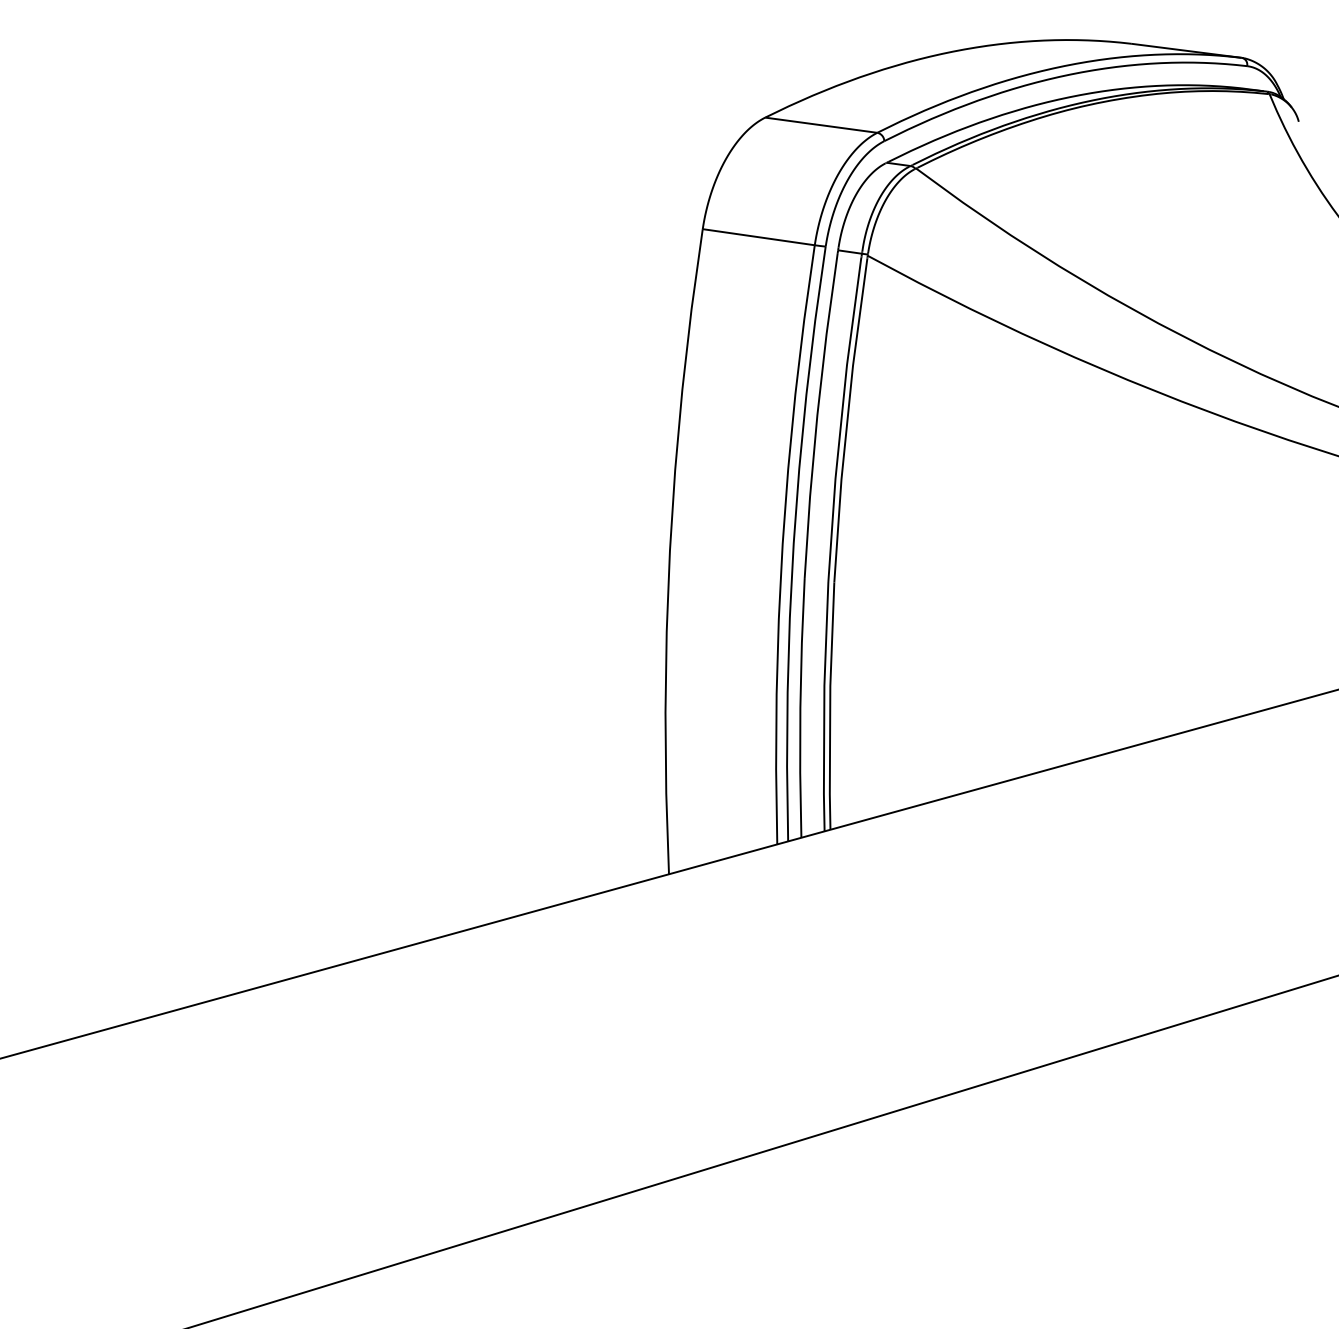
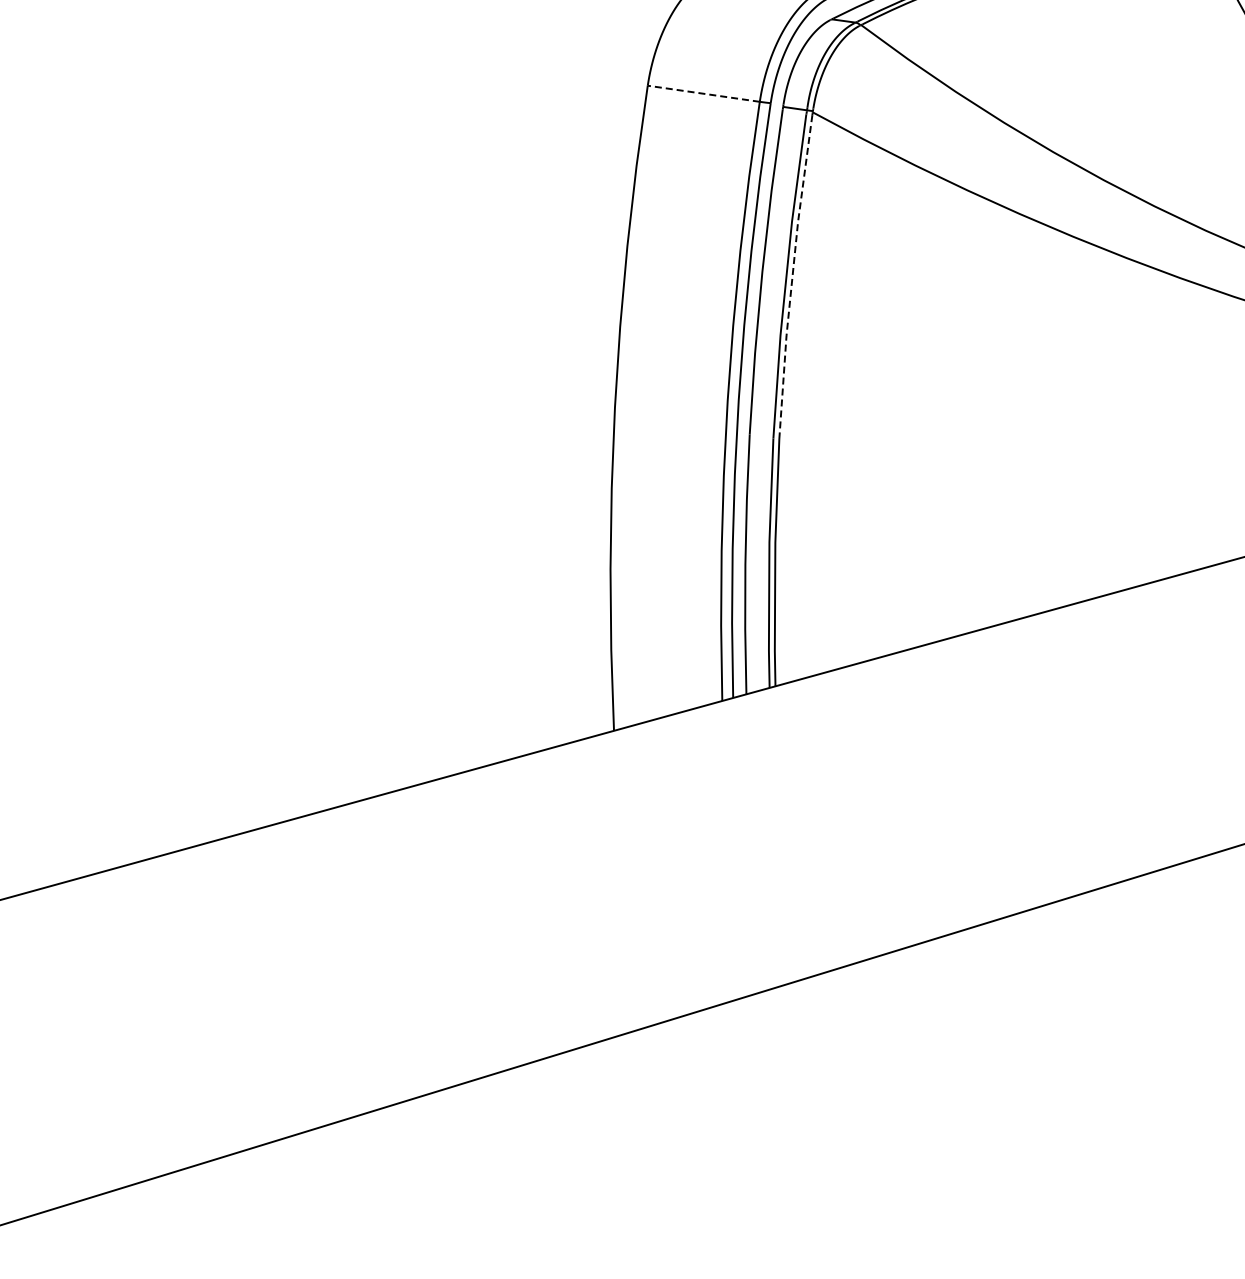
line: (758, 237) -> (703, 94), solid -> dashed
line: (847, 420) -> (792, 277), solid -> dashed

